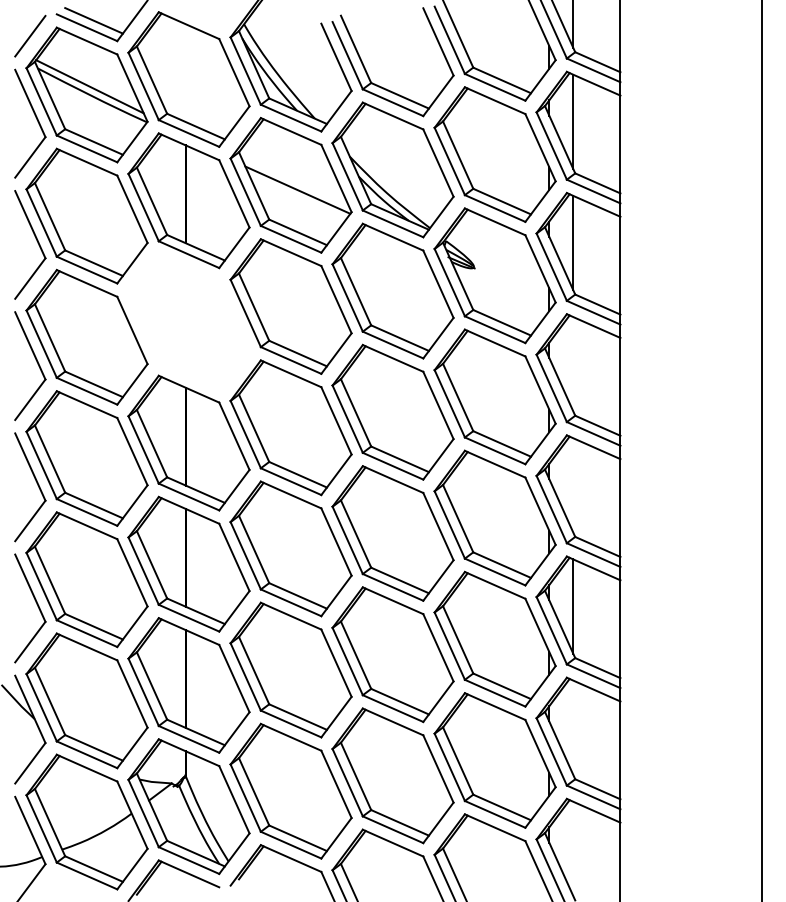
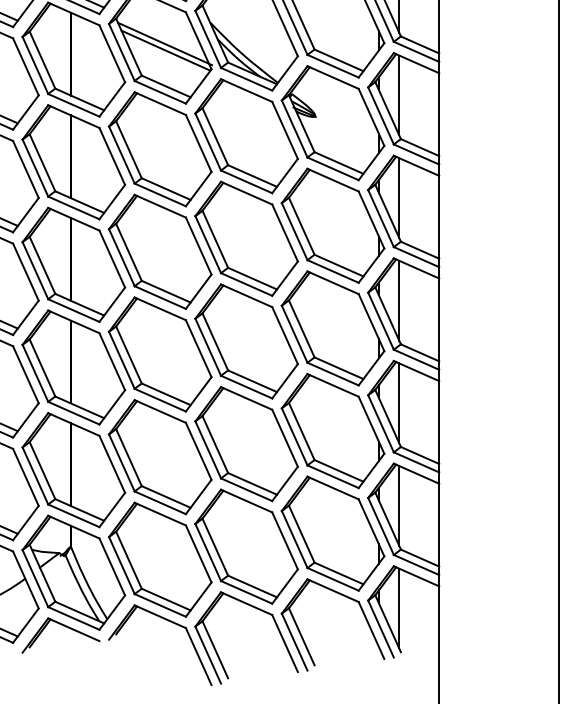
line: (296, 182) -> (164, 44), added
part: (188, 321) -> (73, 161), added
line: (573, 364) -> (399, 198), added
line: (573, 485) -> (399, 300), added
line: (573, 727) -> (399, 505), added
line: (573, 848) -> (399, 608), added

